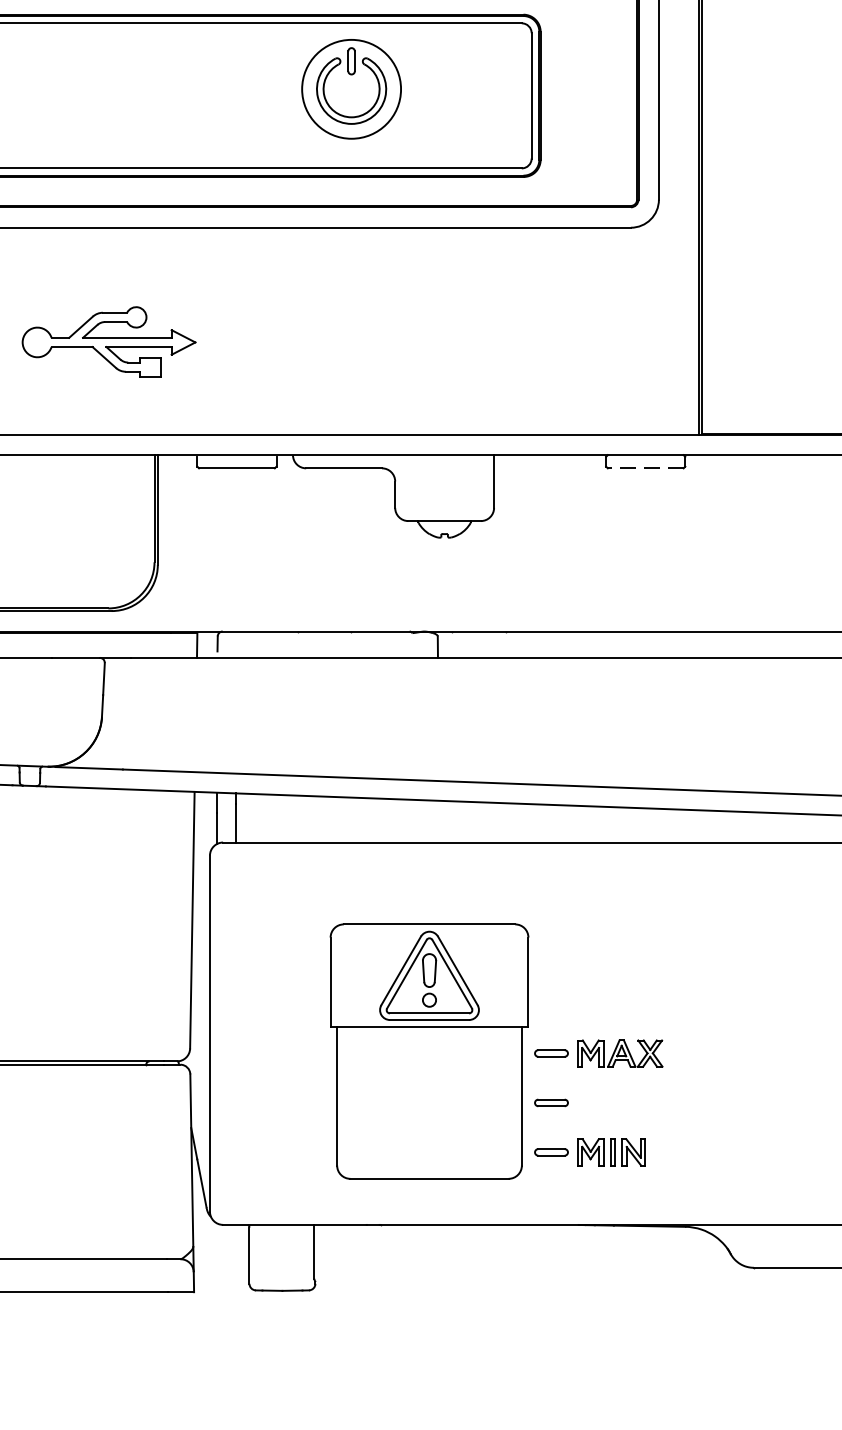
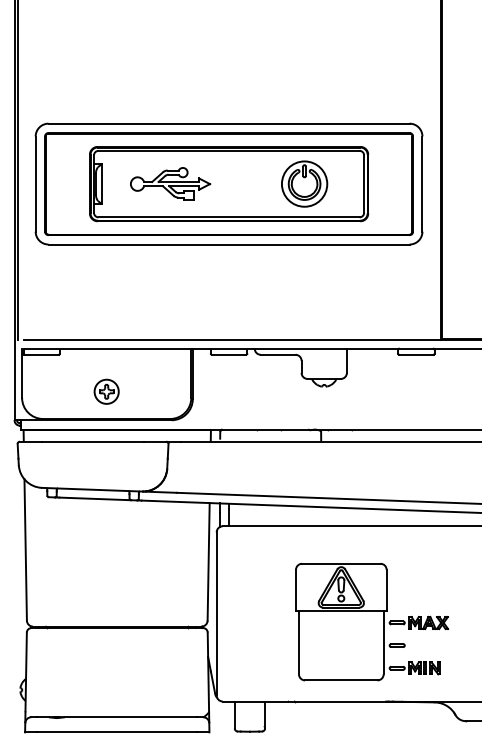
part: (351, 87) -> (304, 183), moved
part: (109, 341) -> (170, 183), moved
line: (643, 467) -> (415, 354), dashed -> solid
part: (497, 1050) -> (372, 621), moved

